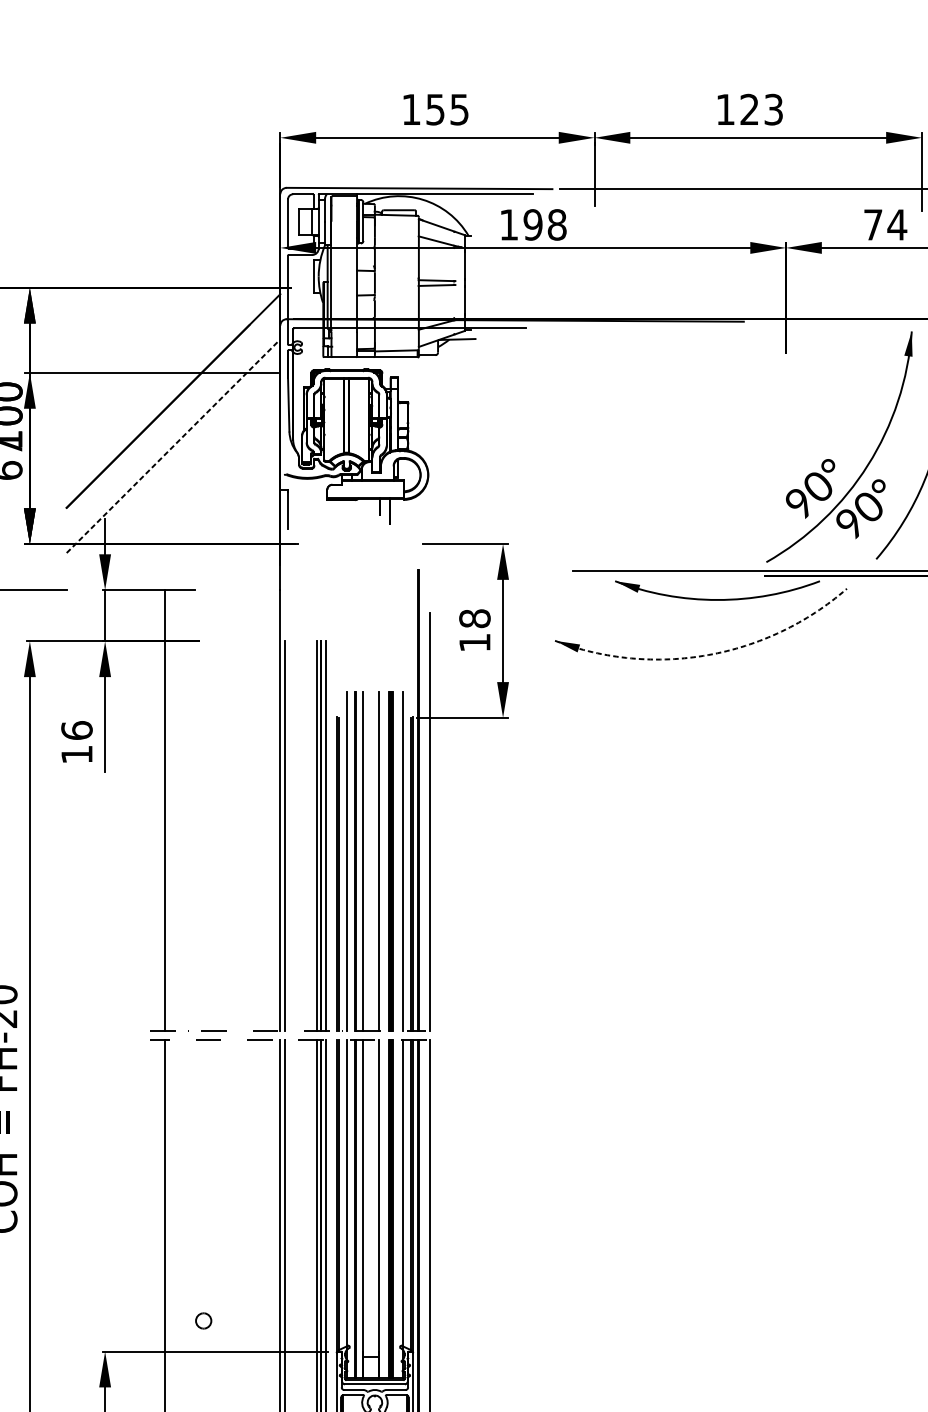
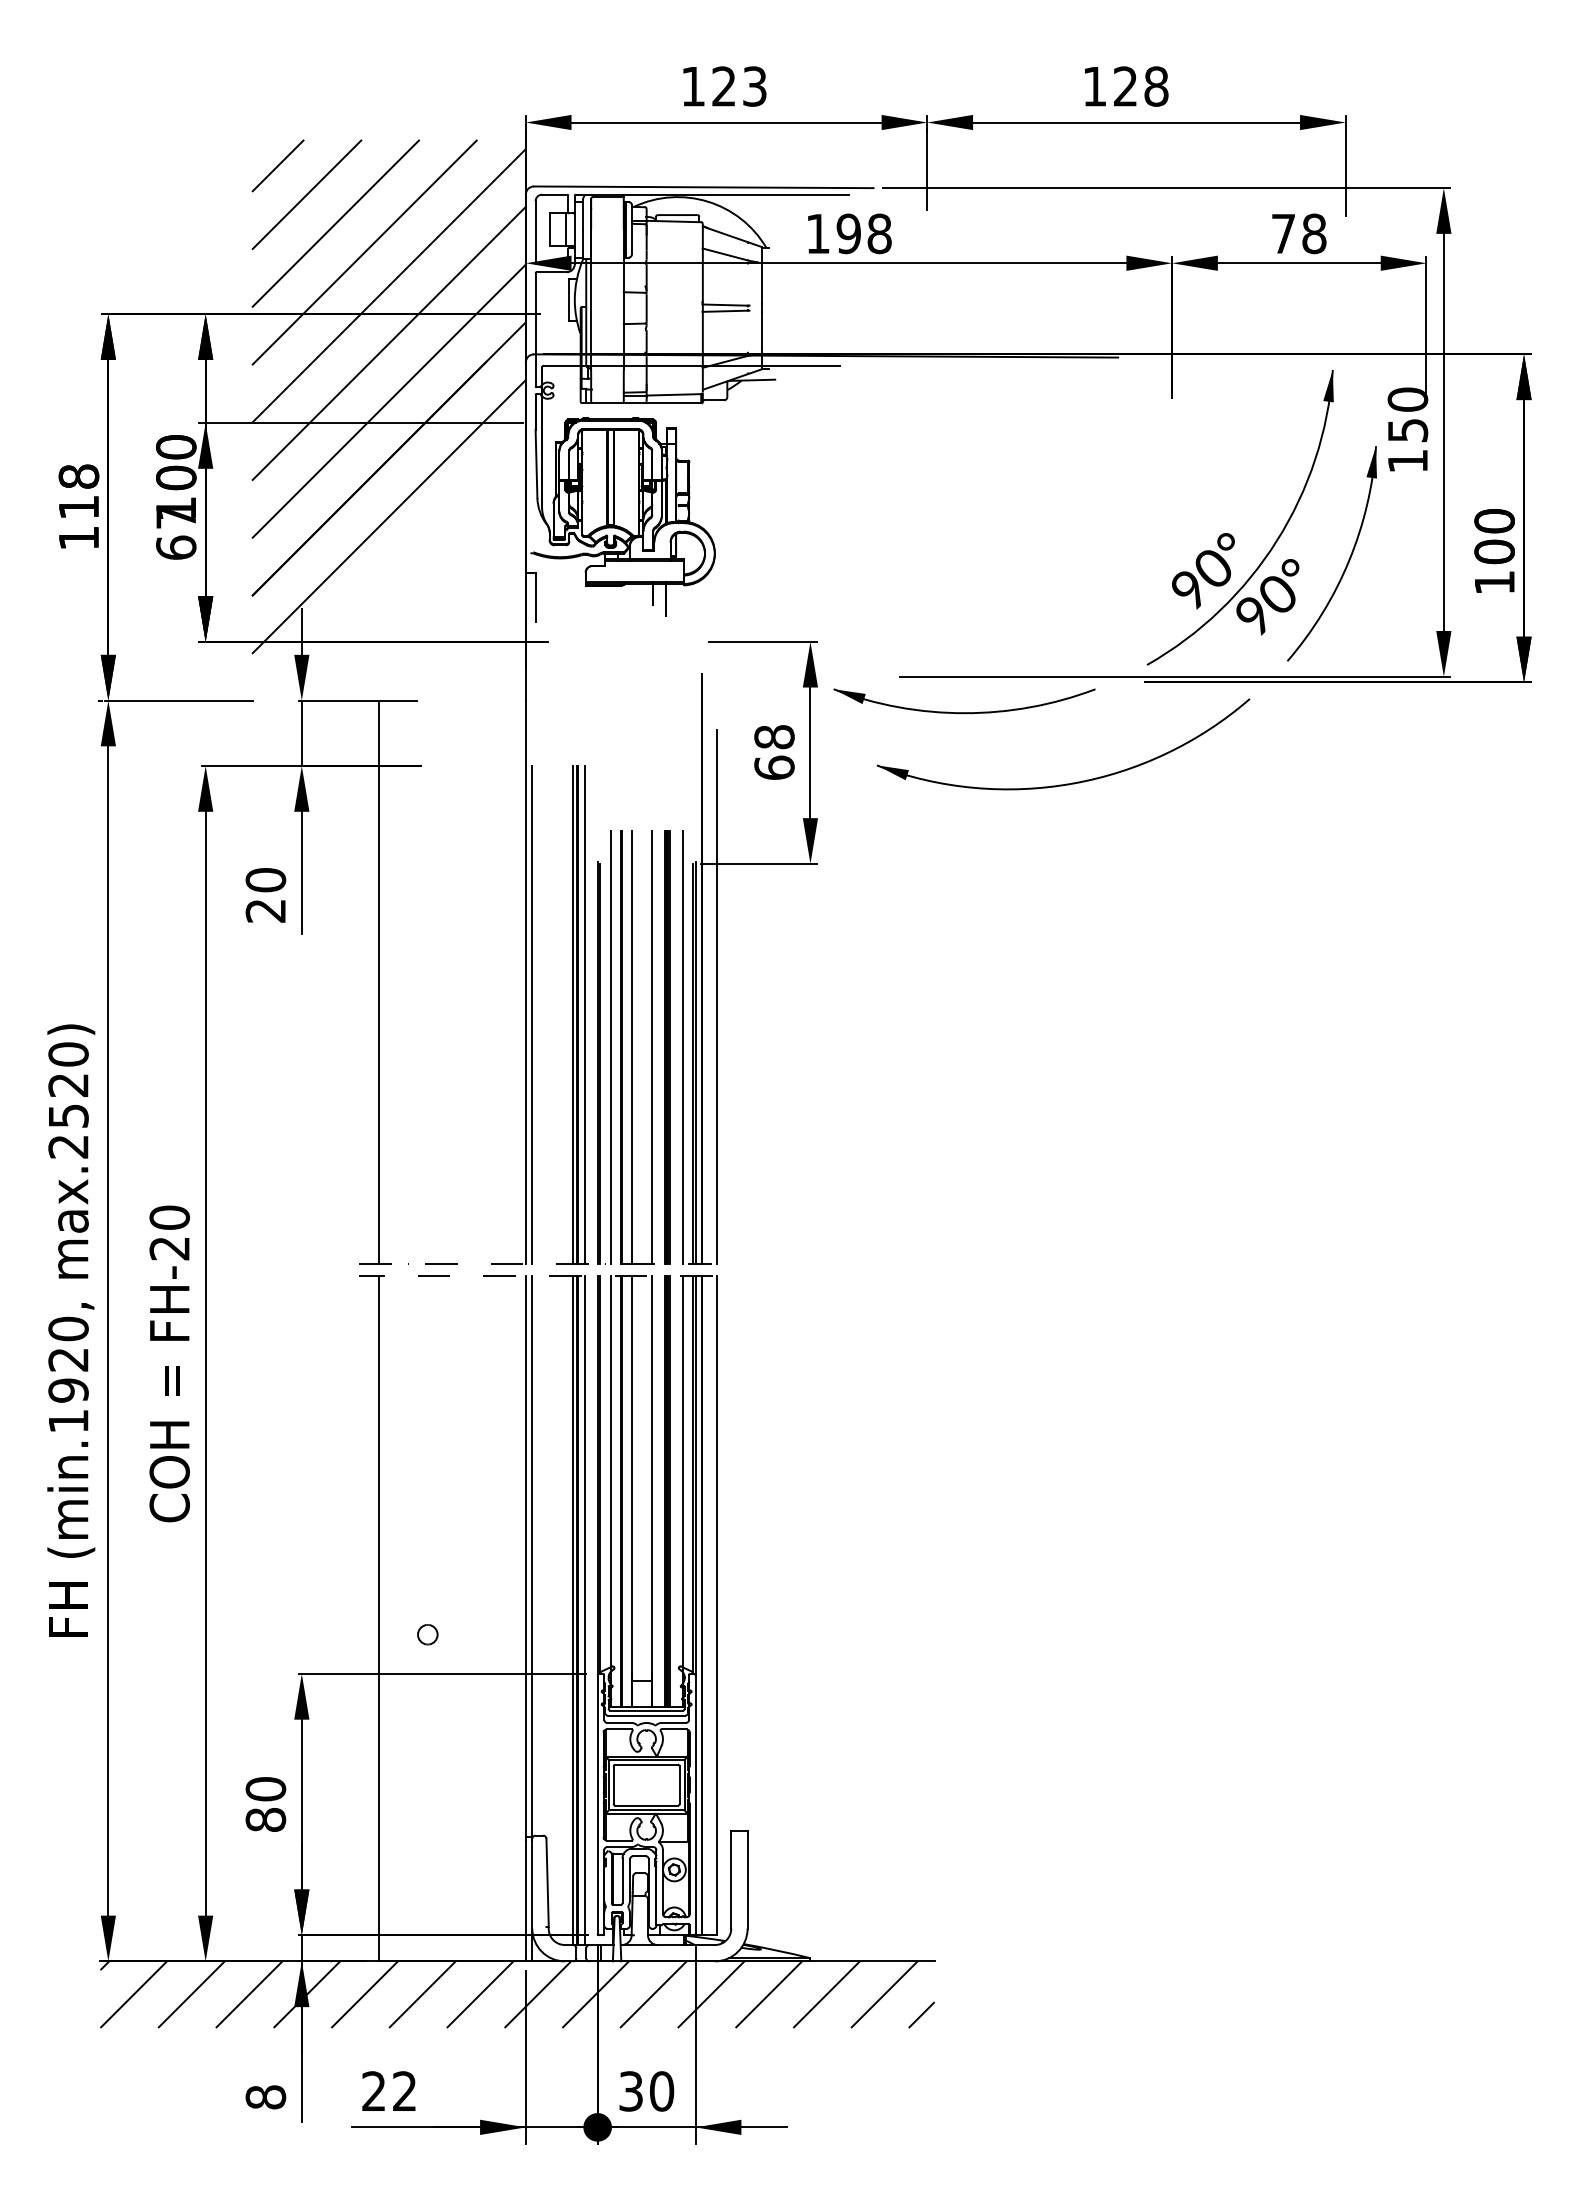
text: (447, 109) -> (739, 86), 155 -> 123
text: (773, 109) -> (1156, 86), 123 -> 128
line: (86, 171) -> (277, 165), added
line: (108, 194) -> (306, 194), added
line: (131, 216) -> (335, 223), added
text: (897, 224) -> (1314, 233), 74 -> 78
line: (154, 239) -> (364, 252), added
line: (172, 265) -> (388, 285), added
line: (172, 309) -> (388, 342), added
line: (172, 355) -> (388, 400), added
line: (173, 446) -> (389, 516), dashed -> solid
part: (717, 599) -> (964, 712), moved
text: (474, 642) -> (774, 767), 18 -> 68
arc: (708, 654) -> (1072, 783), dashed -> solid
text: (76, 741) -> (265, 894), 16 -> 20

